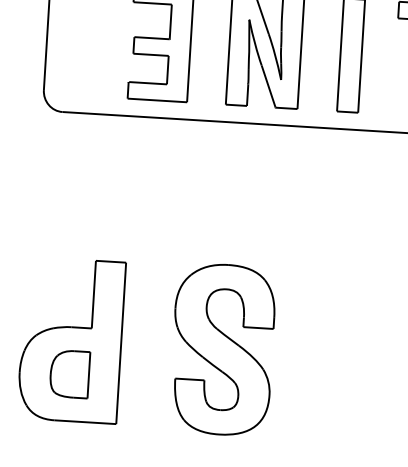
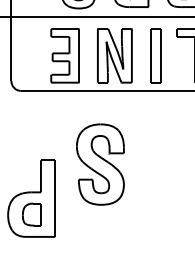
part: (222, 349) -> (100, 164), moved

